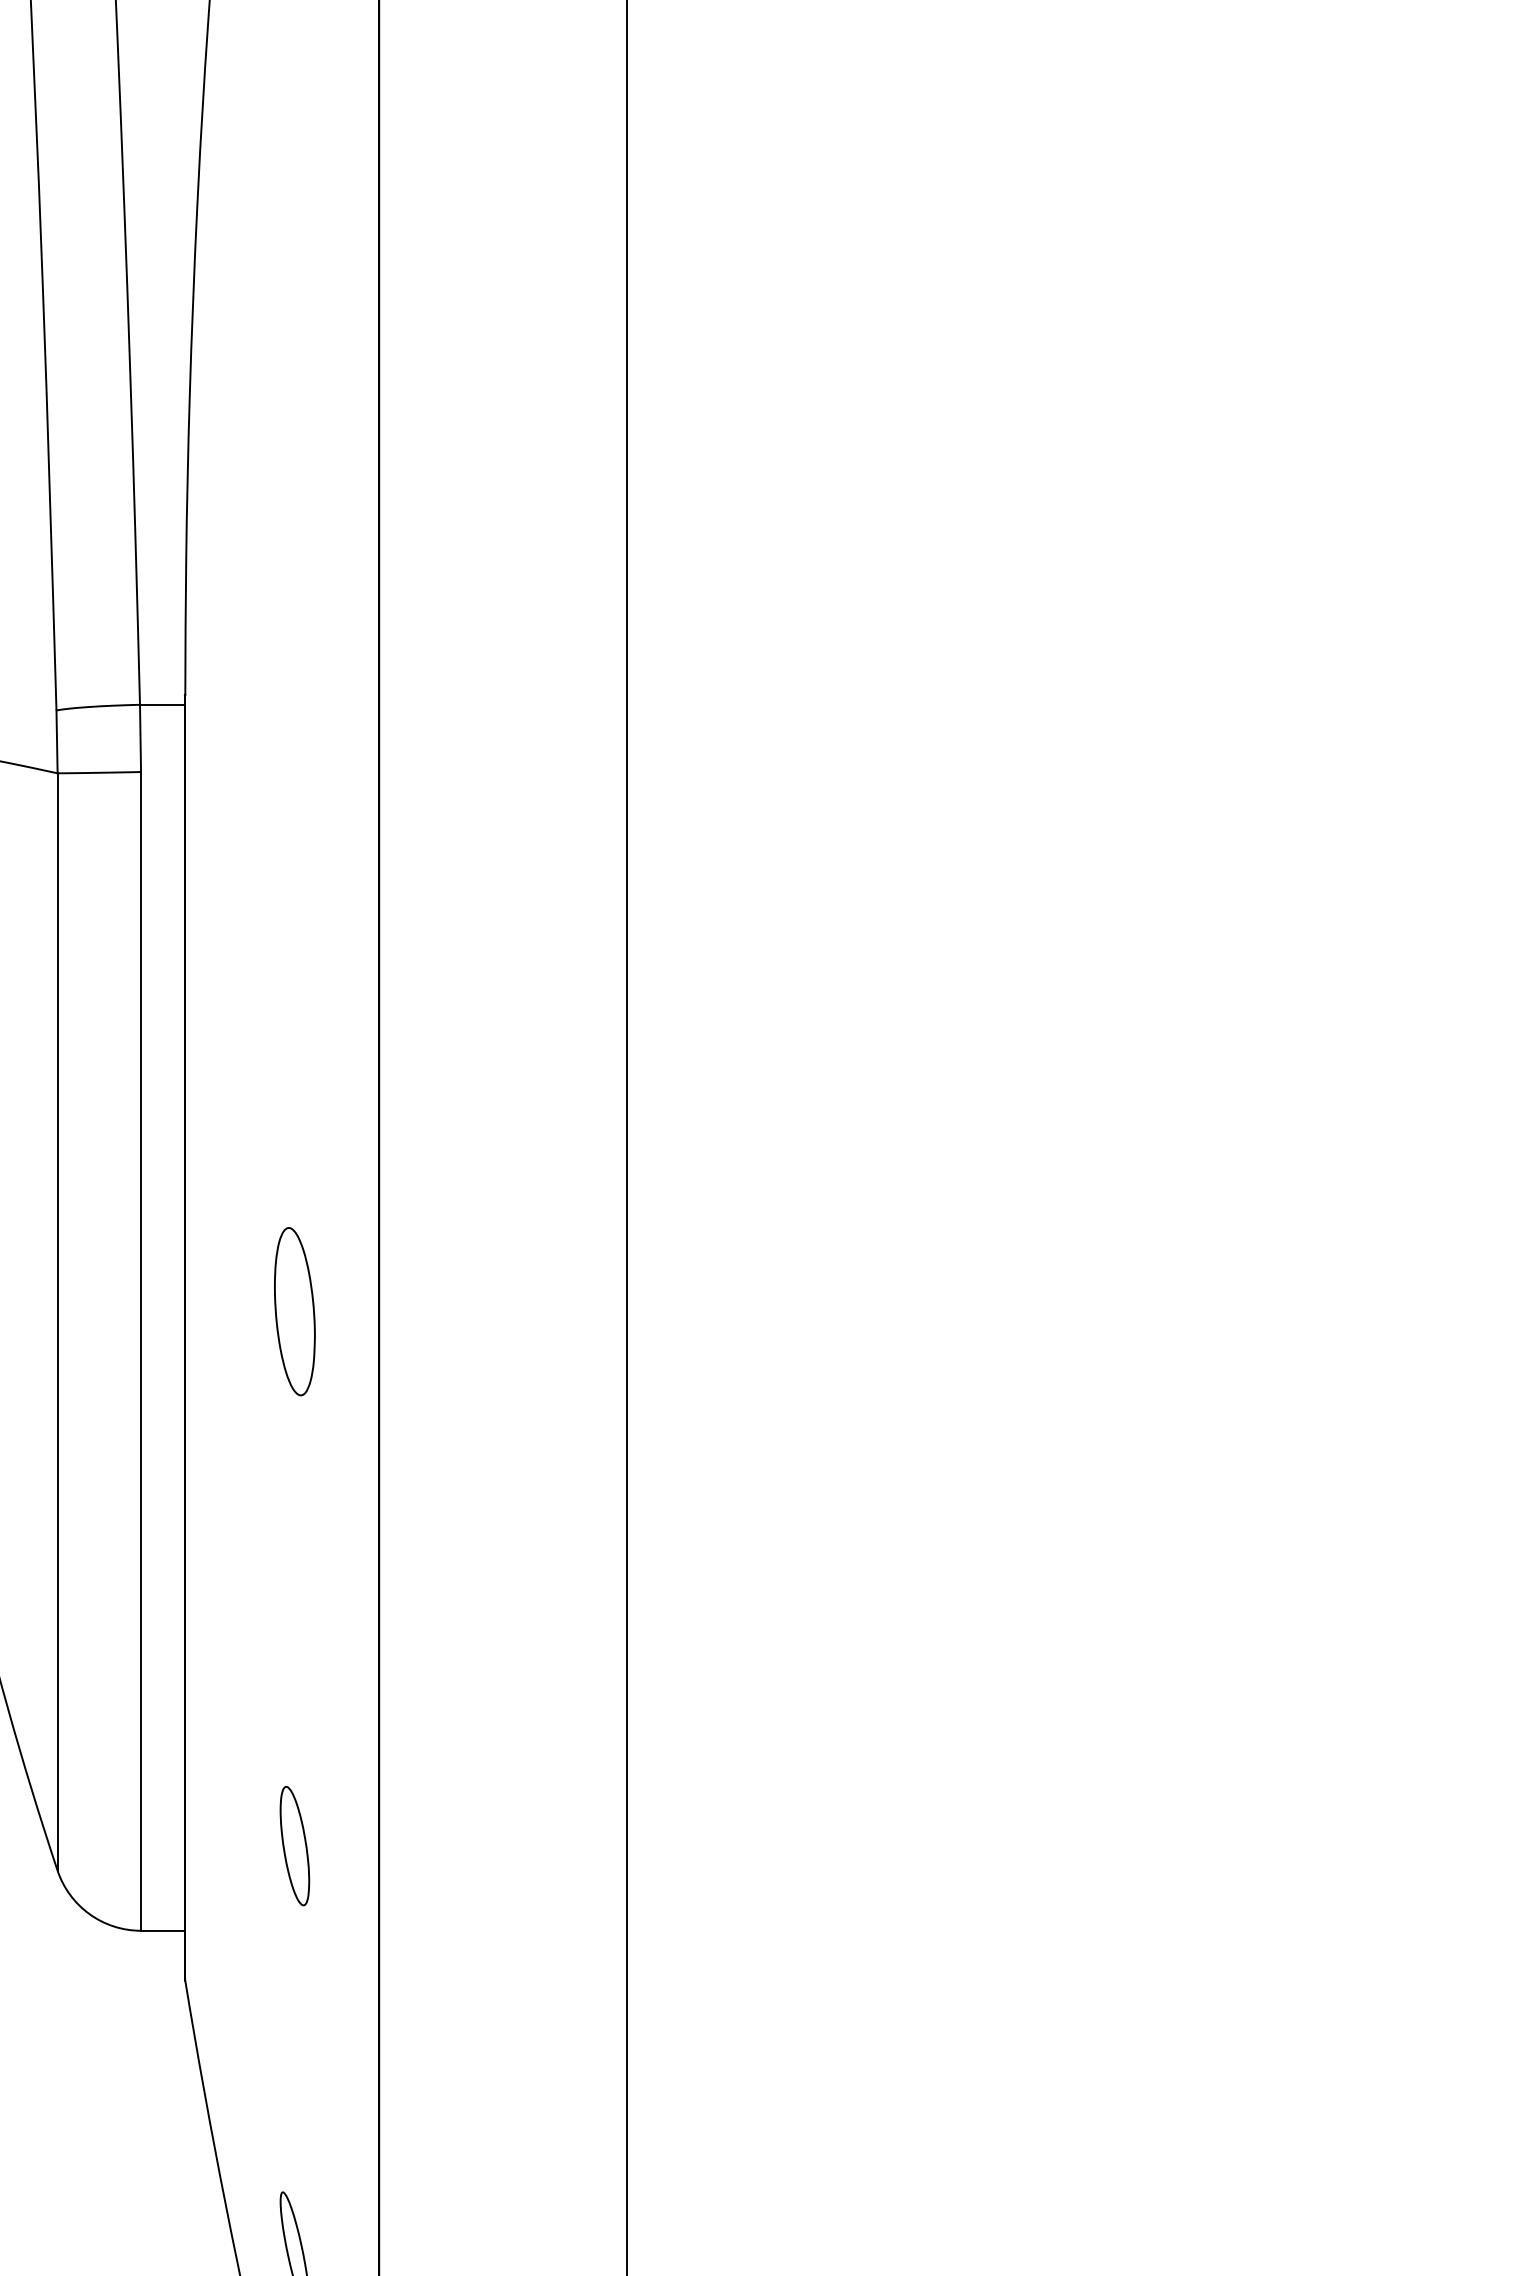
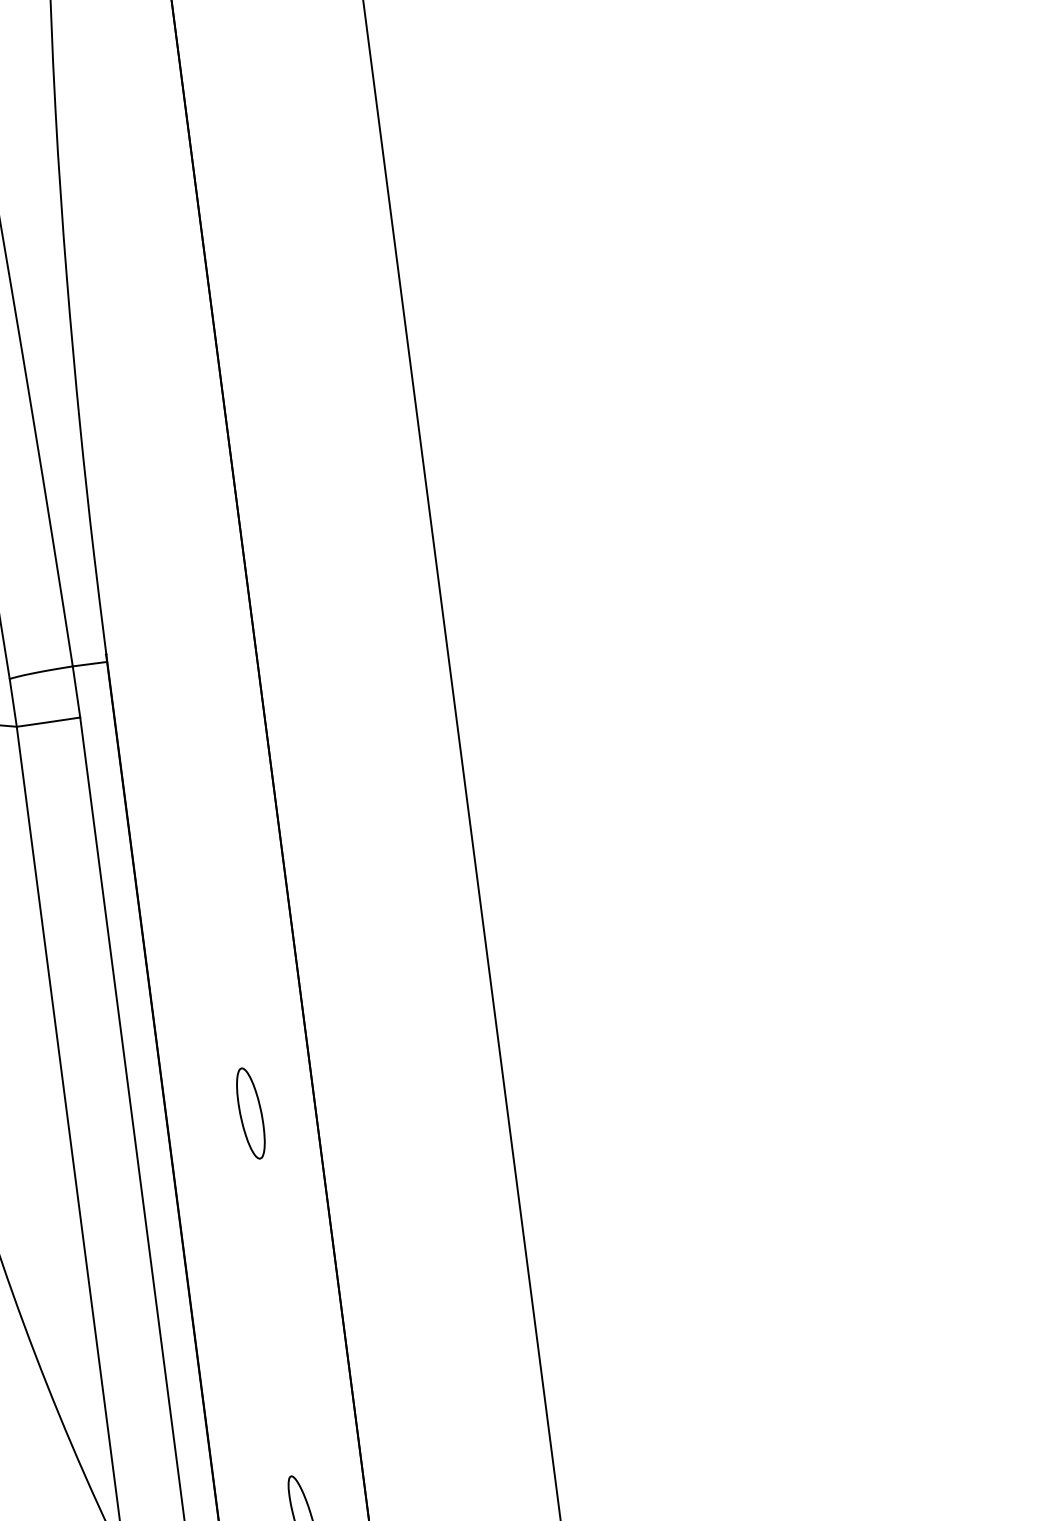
part: (294, 1311) -> (250, 1113), size x0.71

